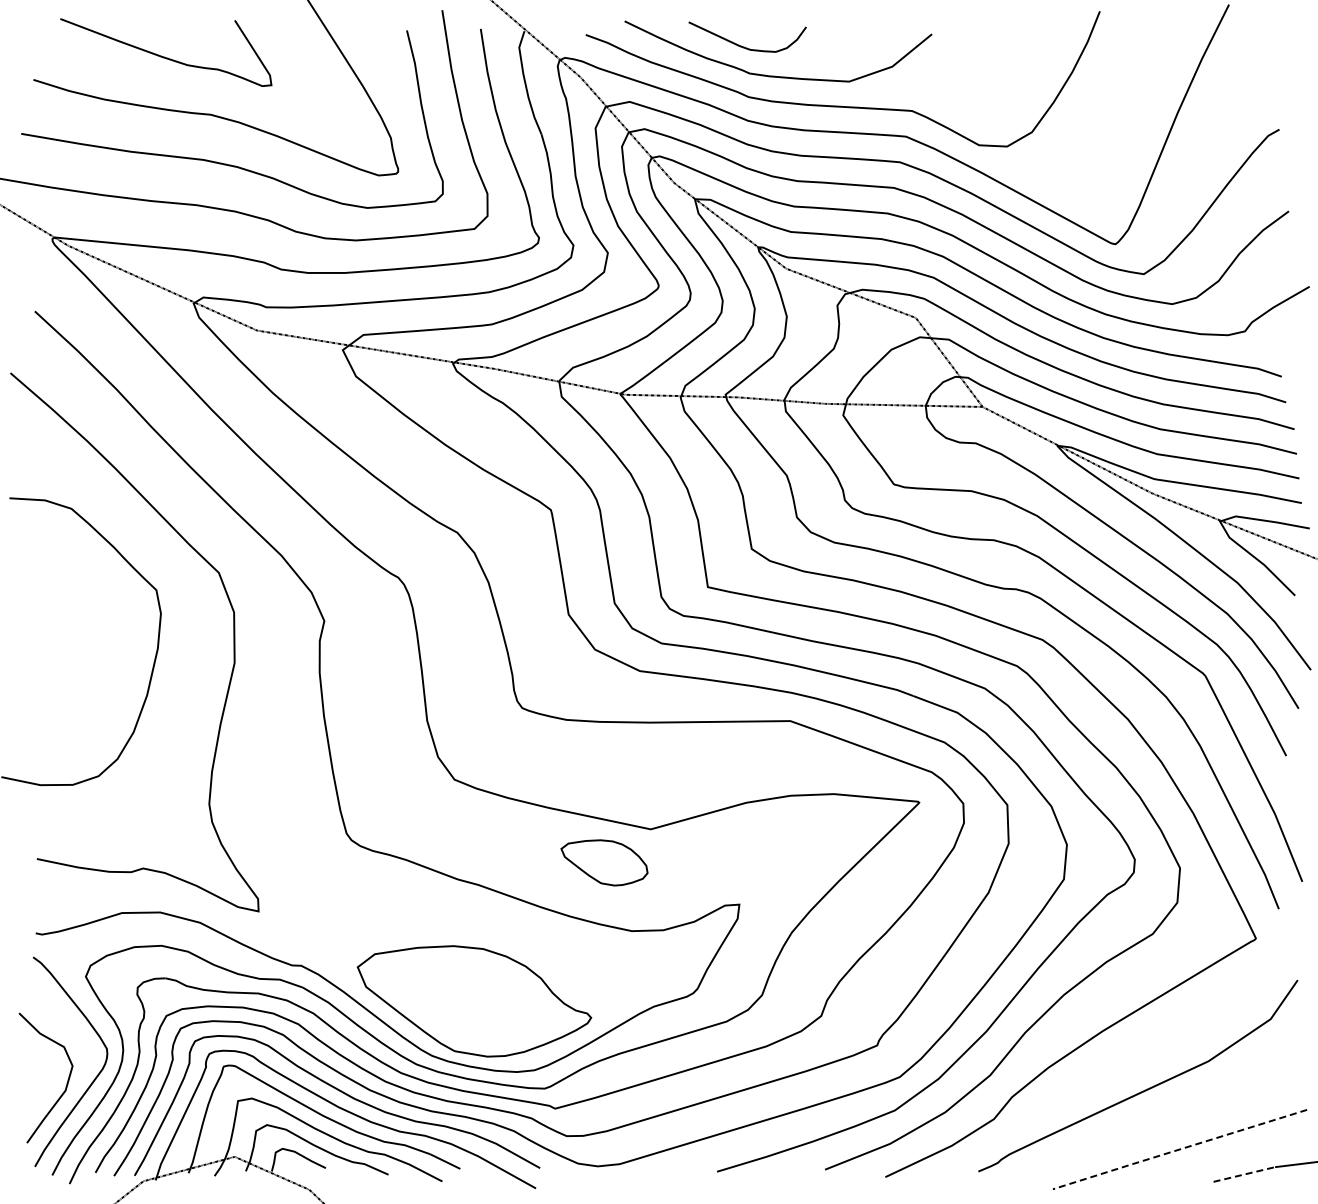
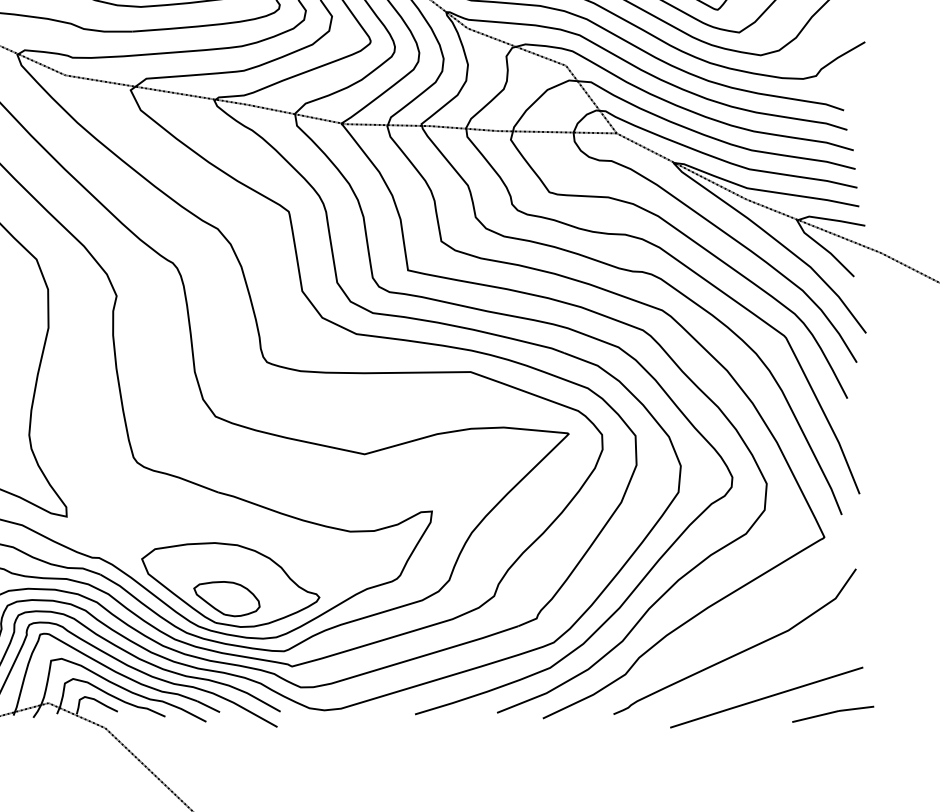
part: (604, 862) -> (226, 598), moved
line: (1178, 1149) -> (765, 697), dashed -> solid
line: (1244, 1174) -> (815, 716), dashed -> solid

